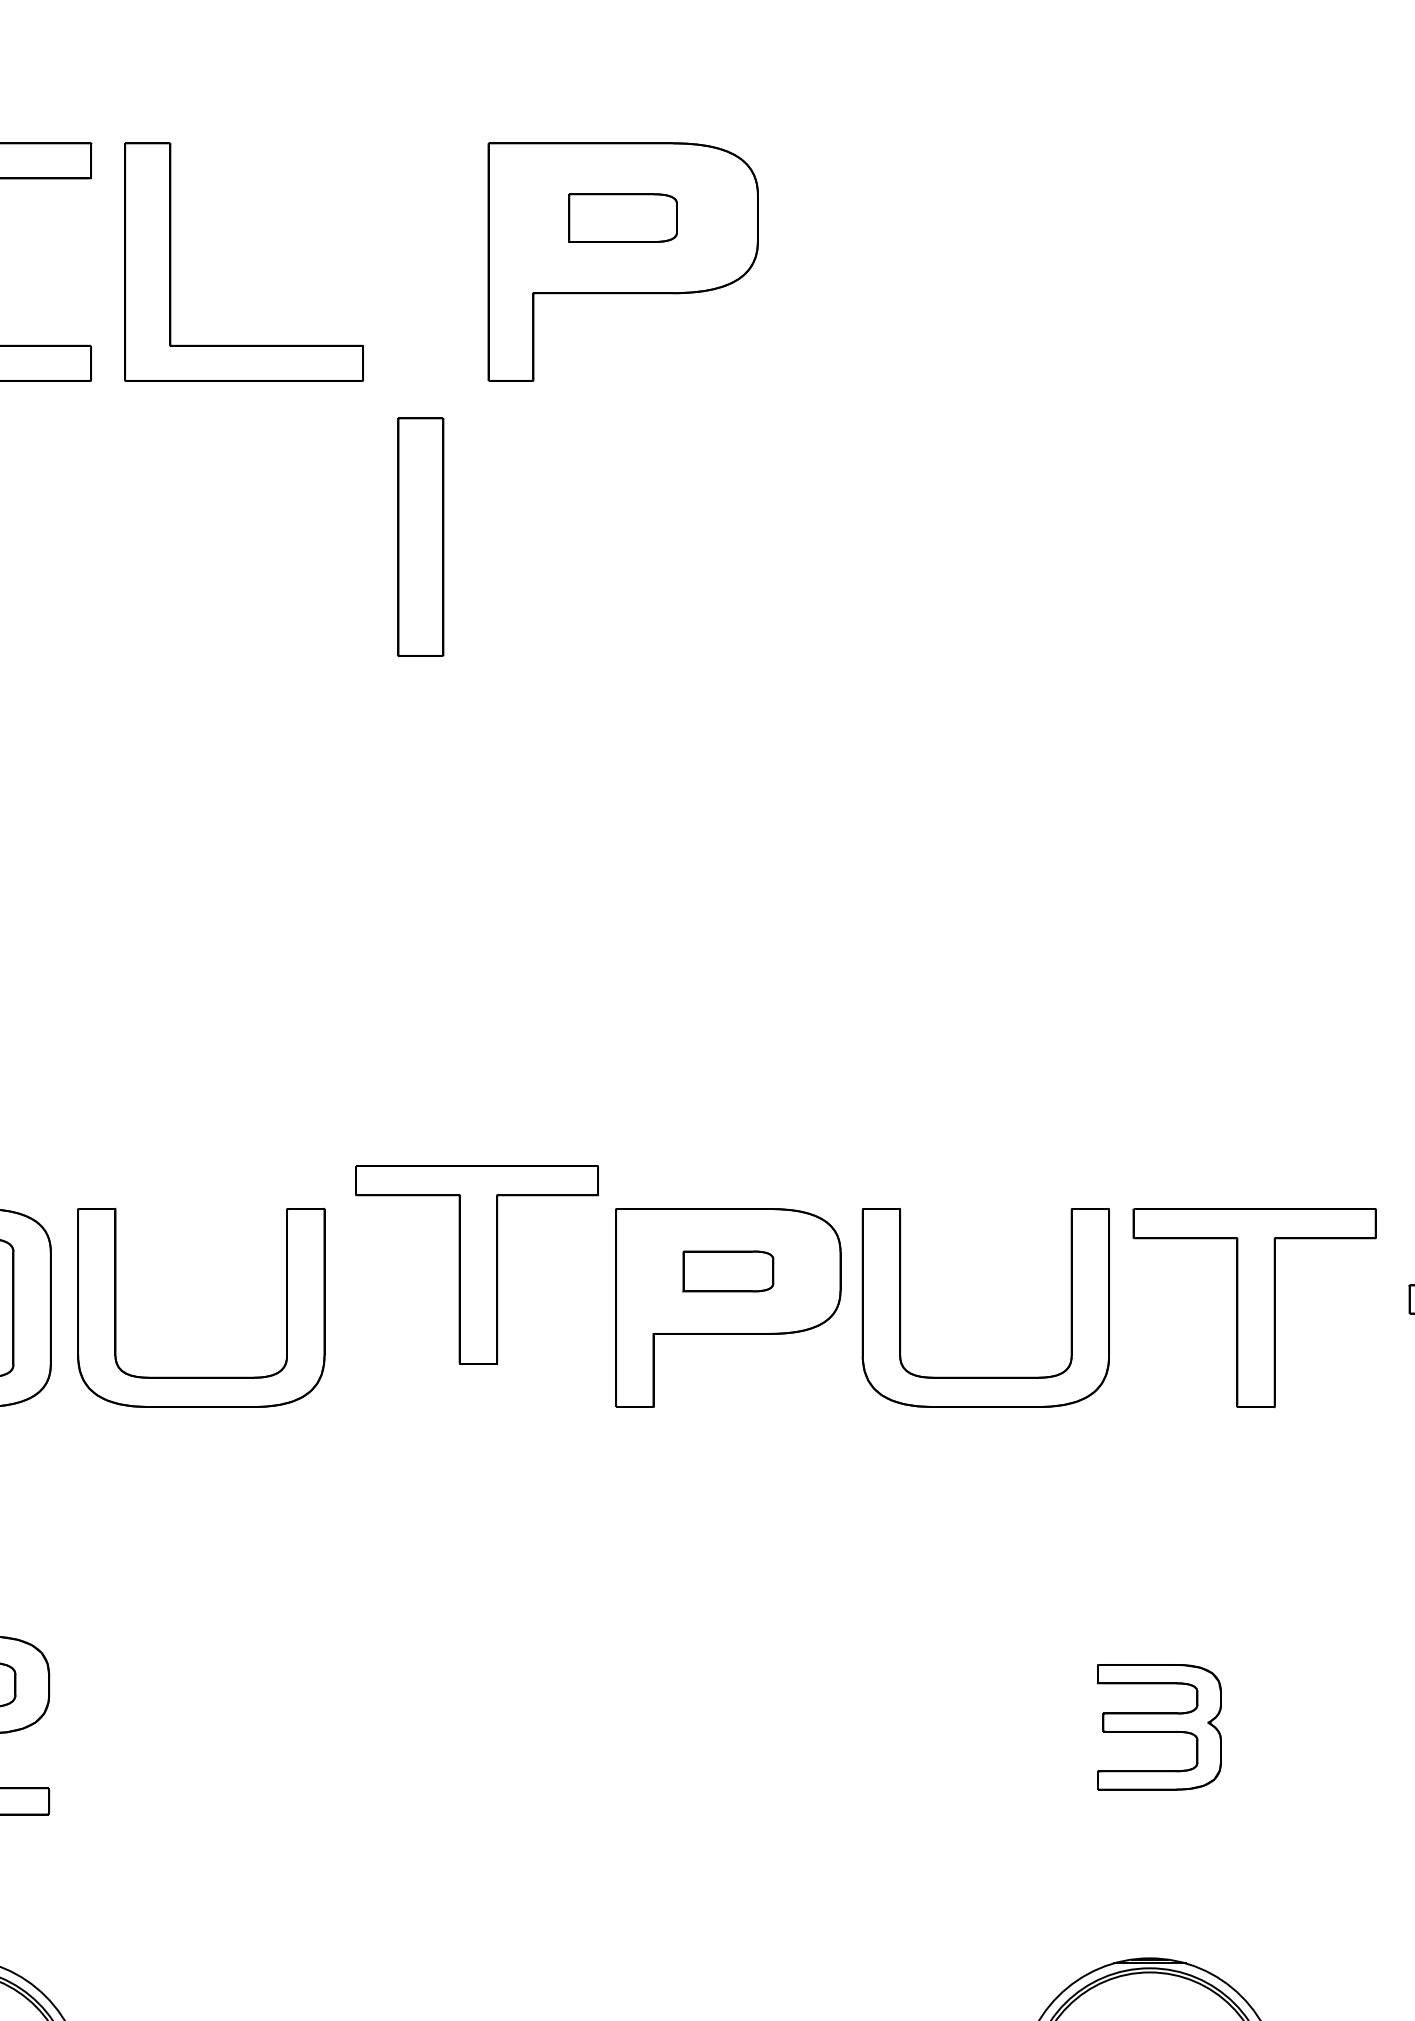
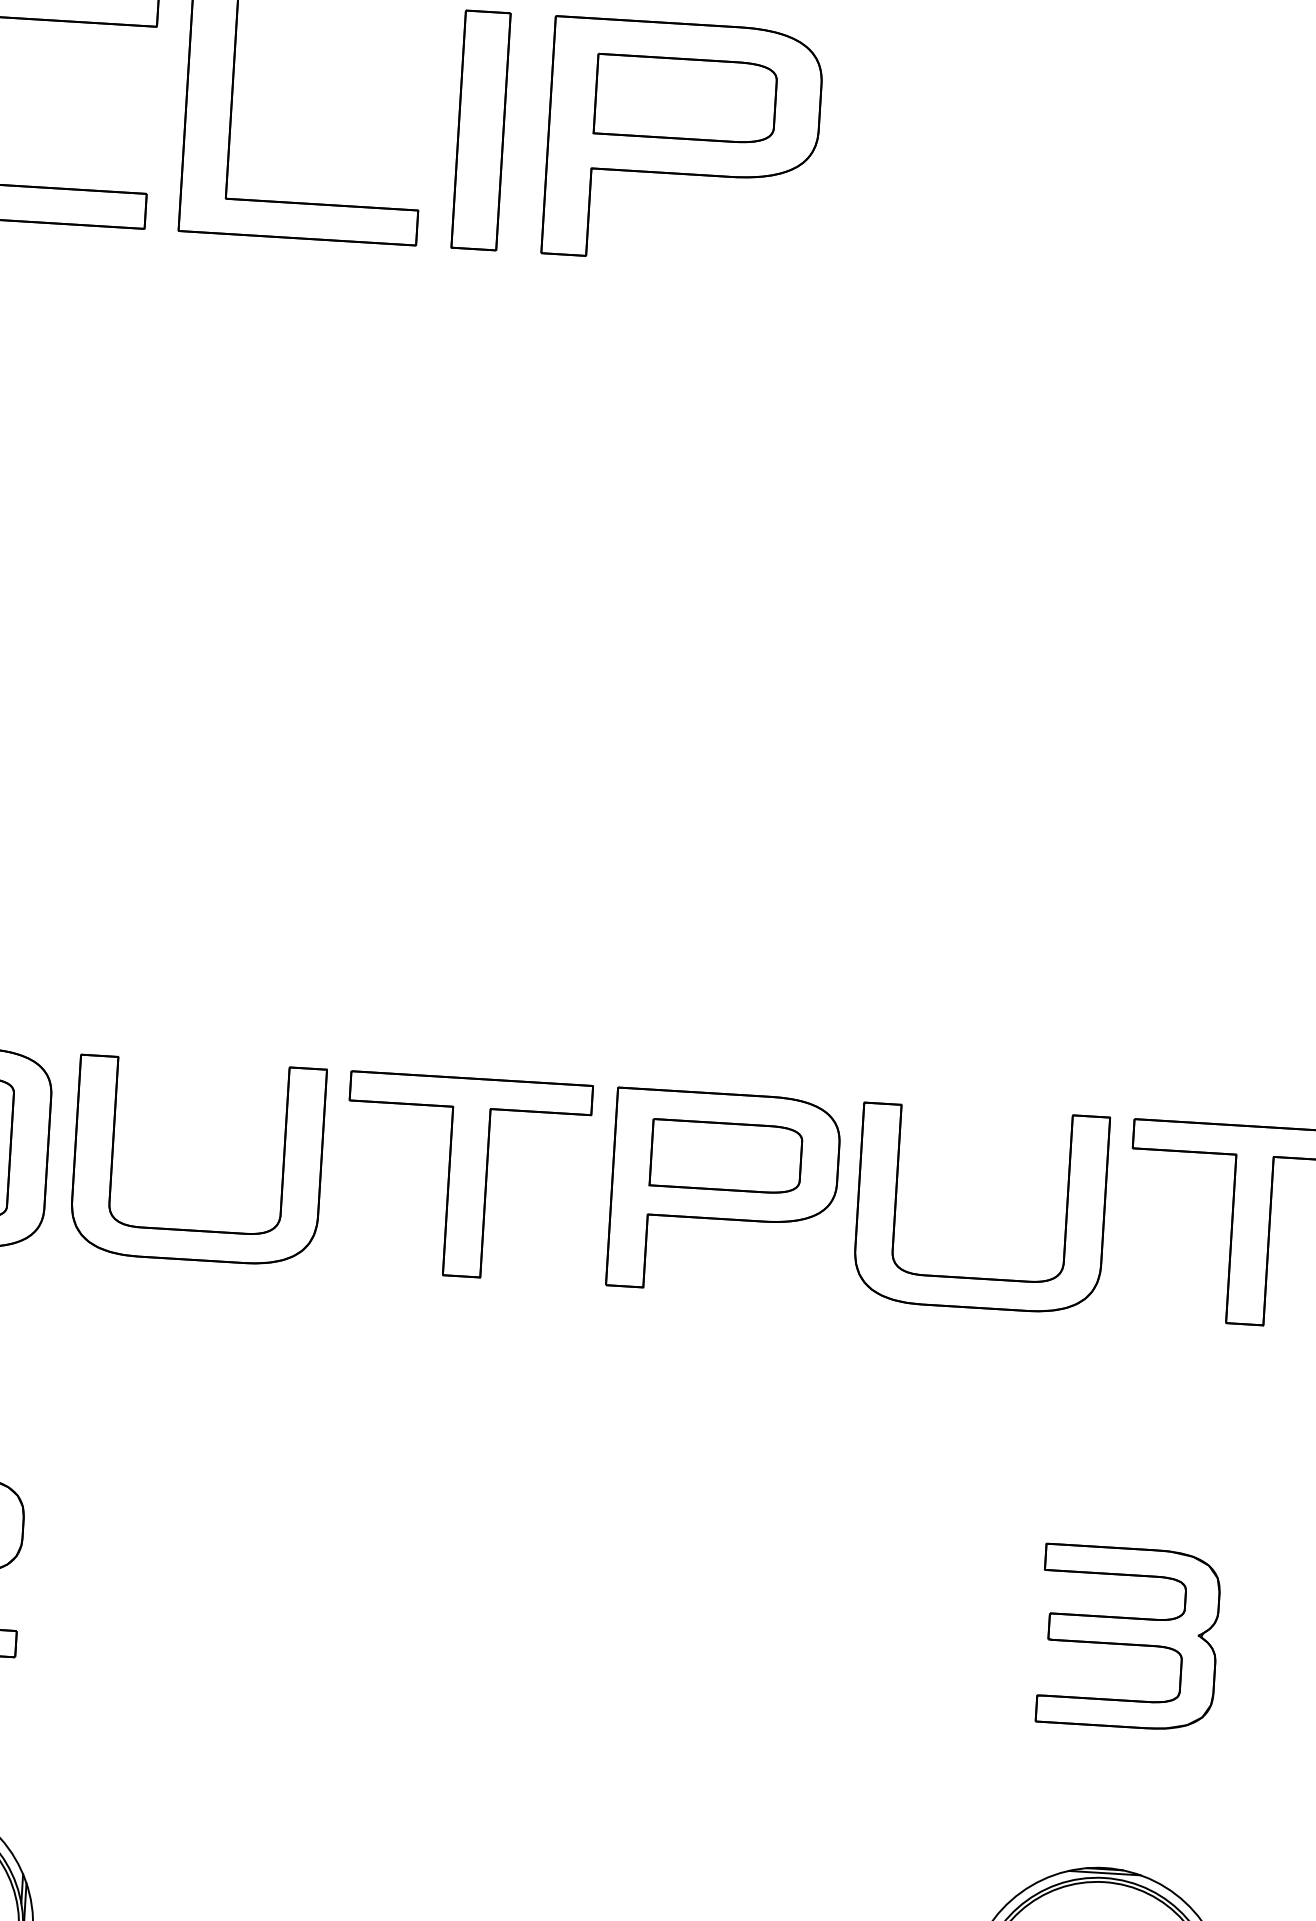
part: (622, 217) -> (684, 98), size x1.67
part: (420, 536) -> (480, 129), moved
part: (476, 1265) -> (465, 1177), moved
part: (728, 1271) -> (726, 1156), size x1.67
part: (1159, 1727) -> (1128, 1638), size x1.43

